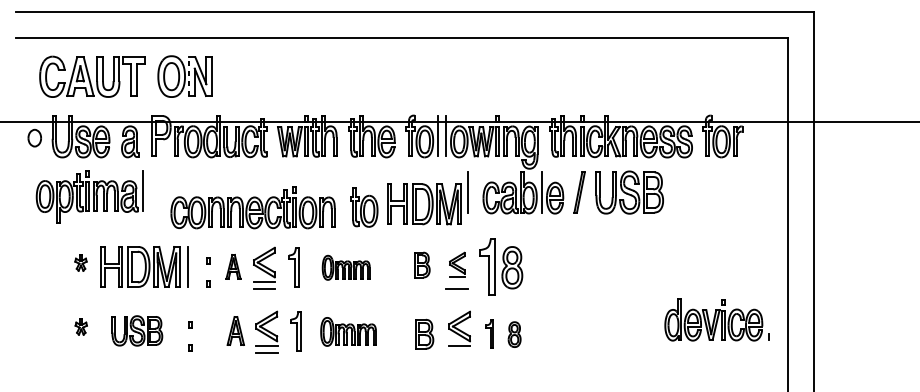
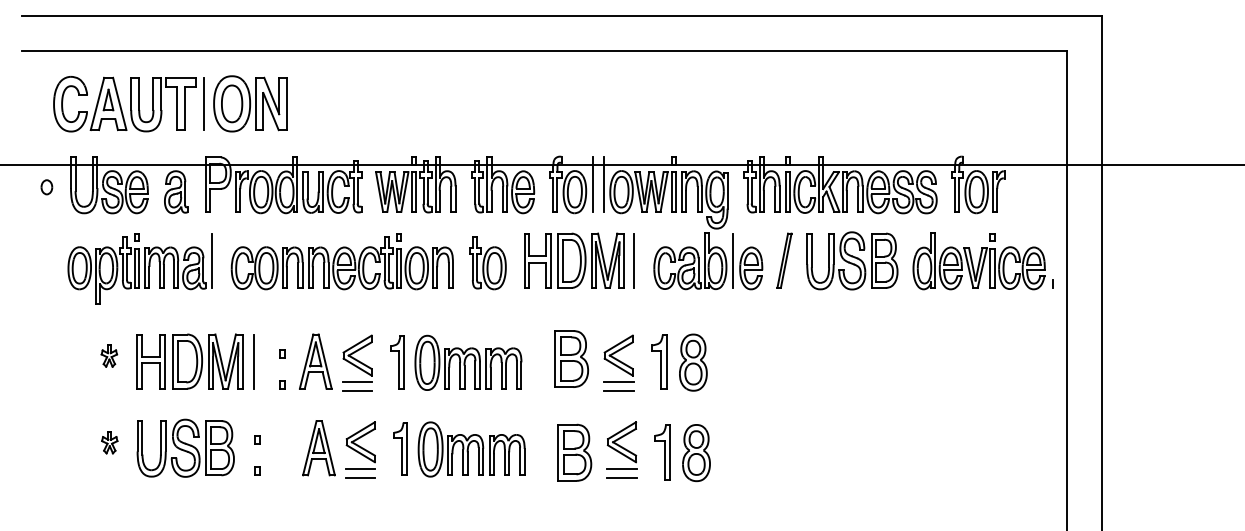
line: (151, 76) -> (204, 103), added
line: (189, 76) -> (256, 103), dashed -> solid
part: (34, 138) -> (46, 187), size x0.62
part: (89, 196) -> (139, 268), moved
part: (424, 204) -> (574, 260), moved
part: (252, 207) -> (341, 261), moved
part: (363, 207) -> (487, 263), moved
part: (422, 264) -> (571, 358), size x1.67
part: (457, 264) -> (618, 358), size x1.43
part: (233, 266) -> (315, 361), size x1.67
part: (487, 266) -> (659, 361), size x0.71
part: (346, 267) -> (468, 362), size x1.67
part: (716, 320) -> (982, 261), moved
part: (137, 330) -> (185, 447), size x1.43
part: (235, 331) -> (318, 448), size x1.43
part: (348, 331) -> (471, 449), size x1.43
part: (424, 334) -> (574, 452), size x1.43
part: (489, 334) -> (662, 452), size x1.43
part: (514, 334) -> (696, 453), size x1.67
line: (459, 353) -> (621, 478), added

